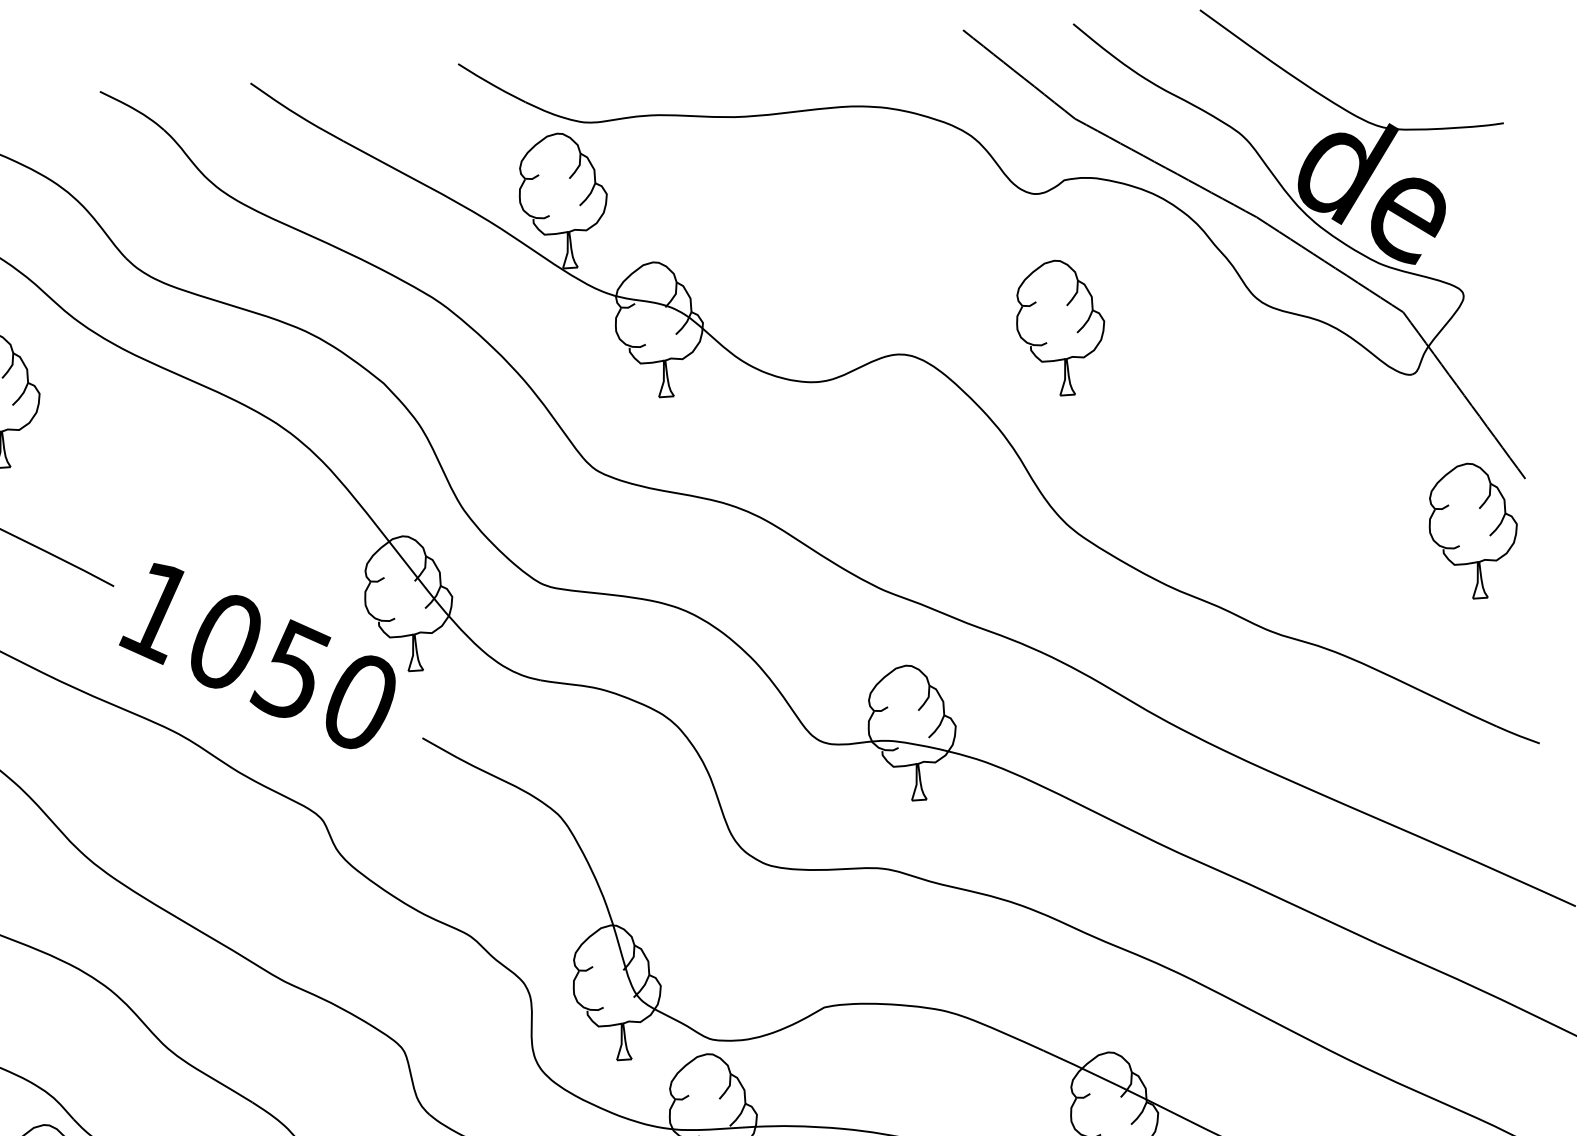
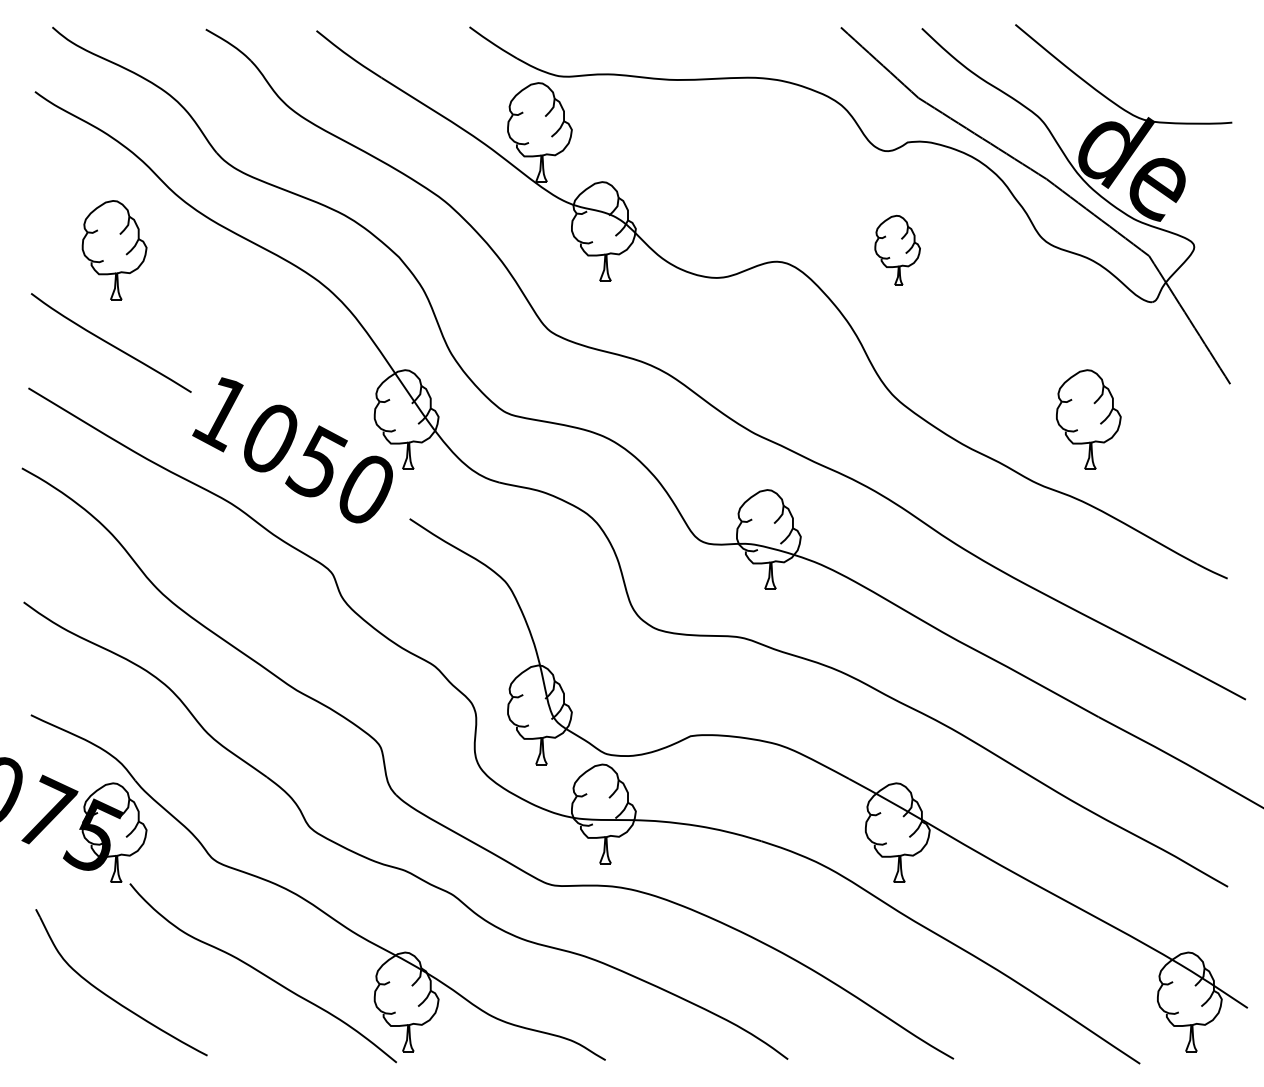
part: (1060, 328) -> (897, 250), size x0.7
part: (1473, 530) -> (1088, 419), moved

